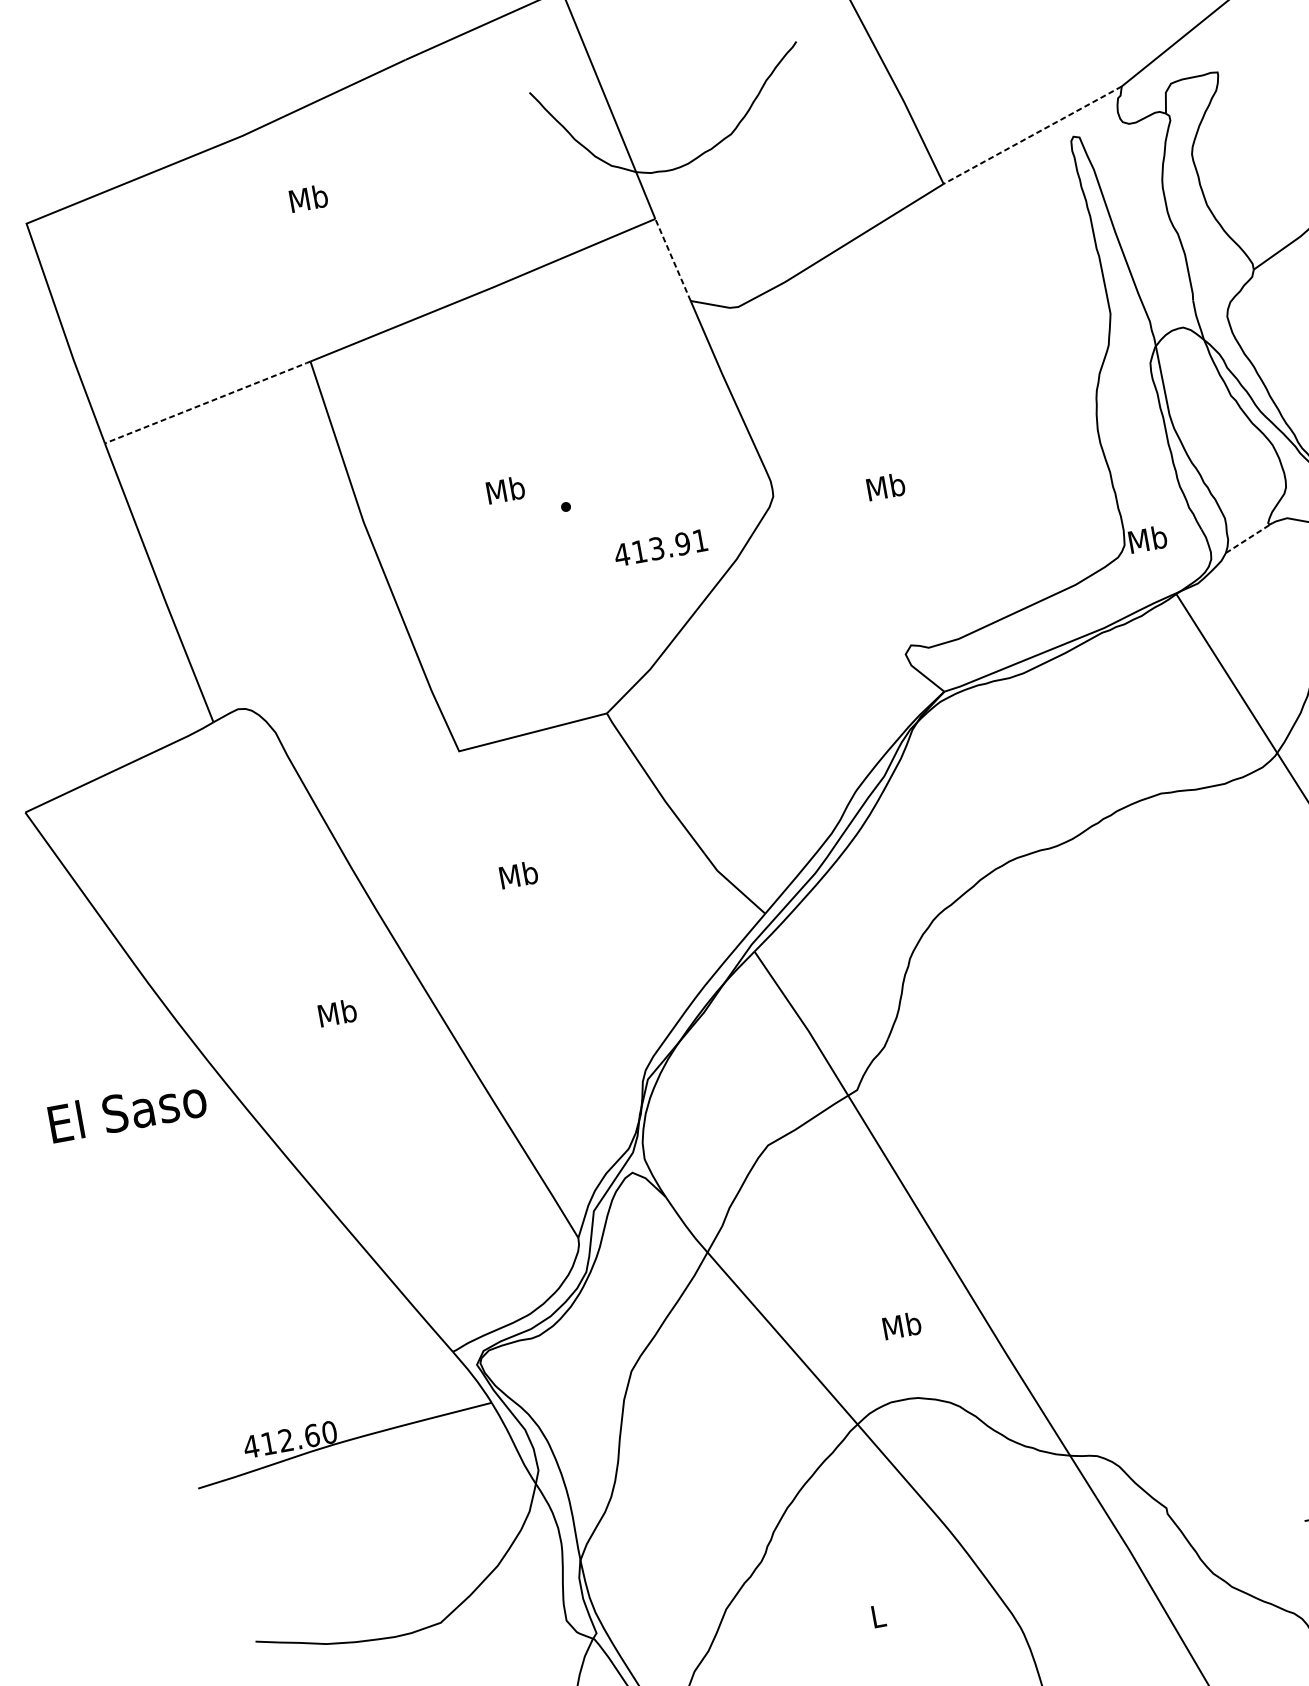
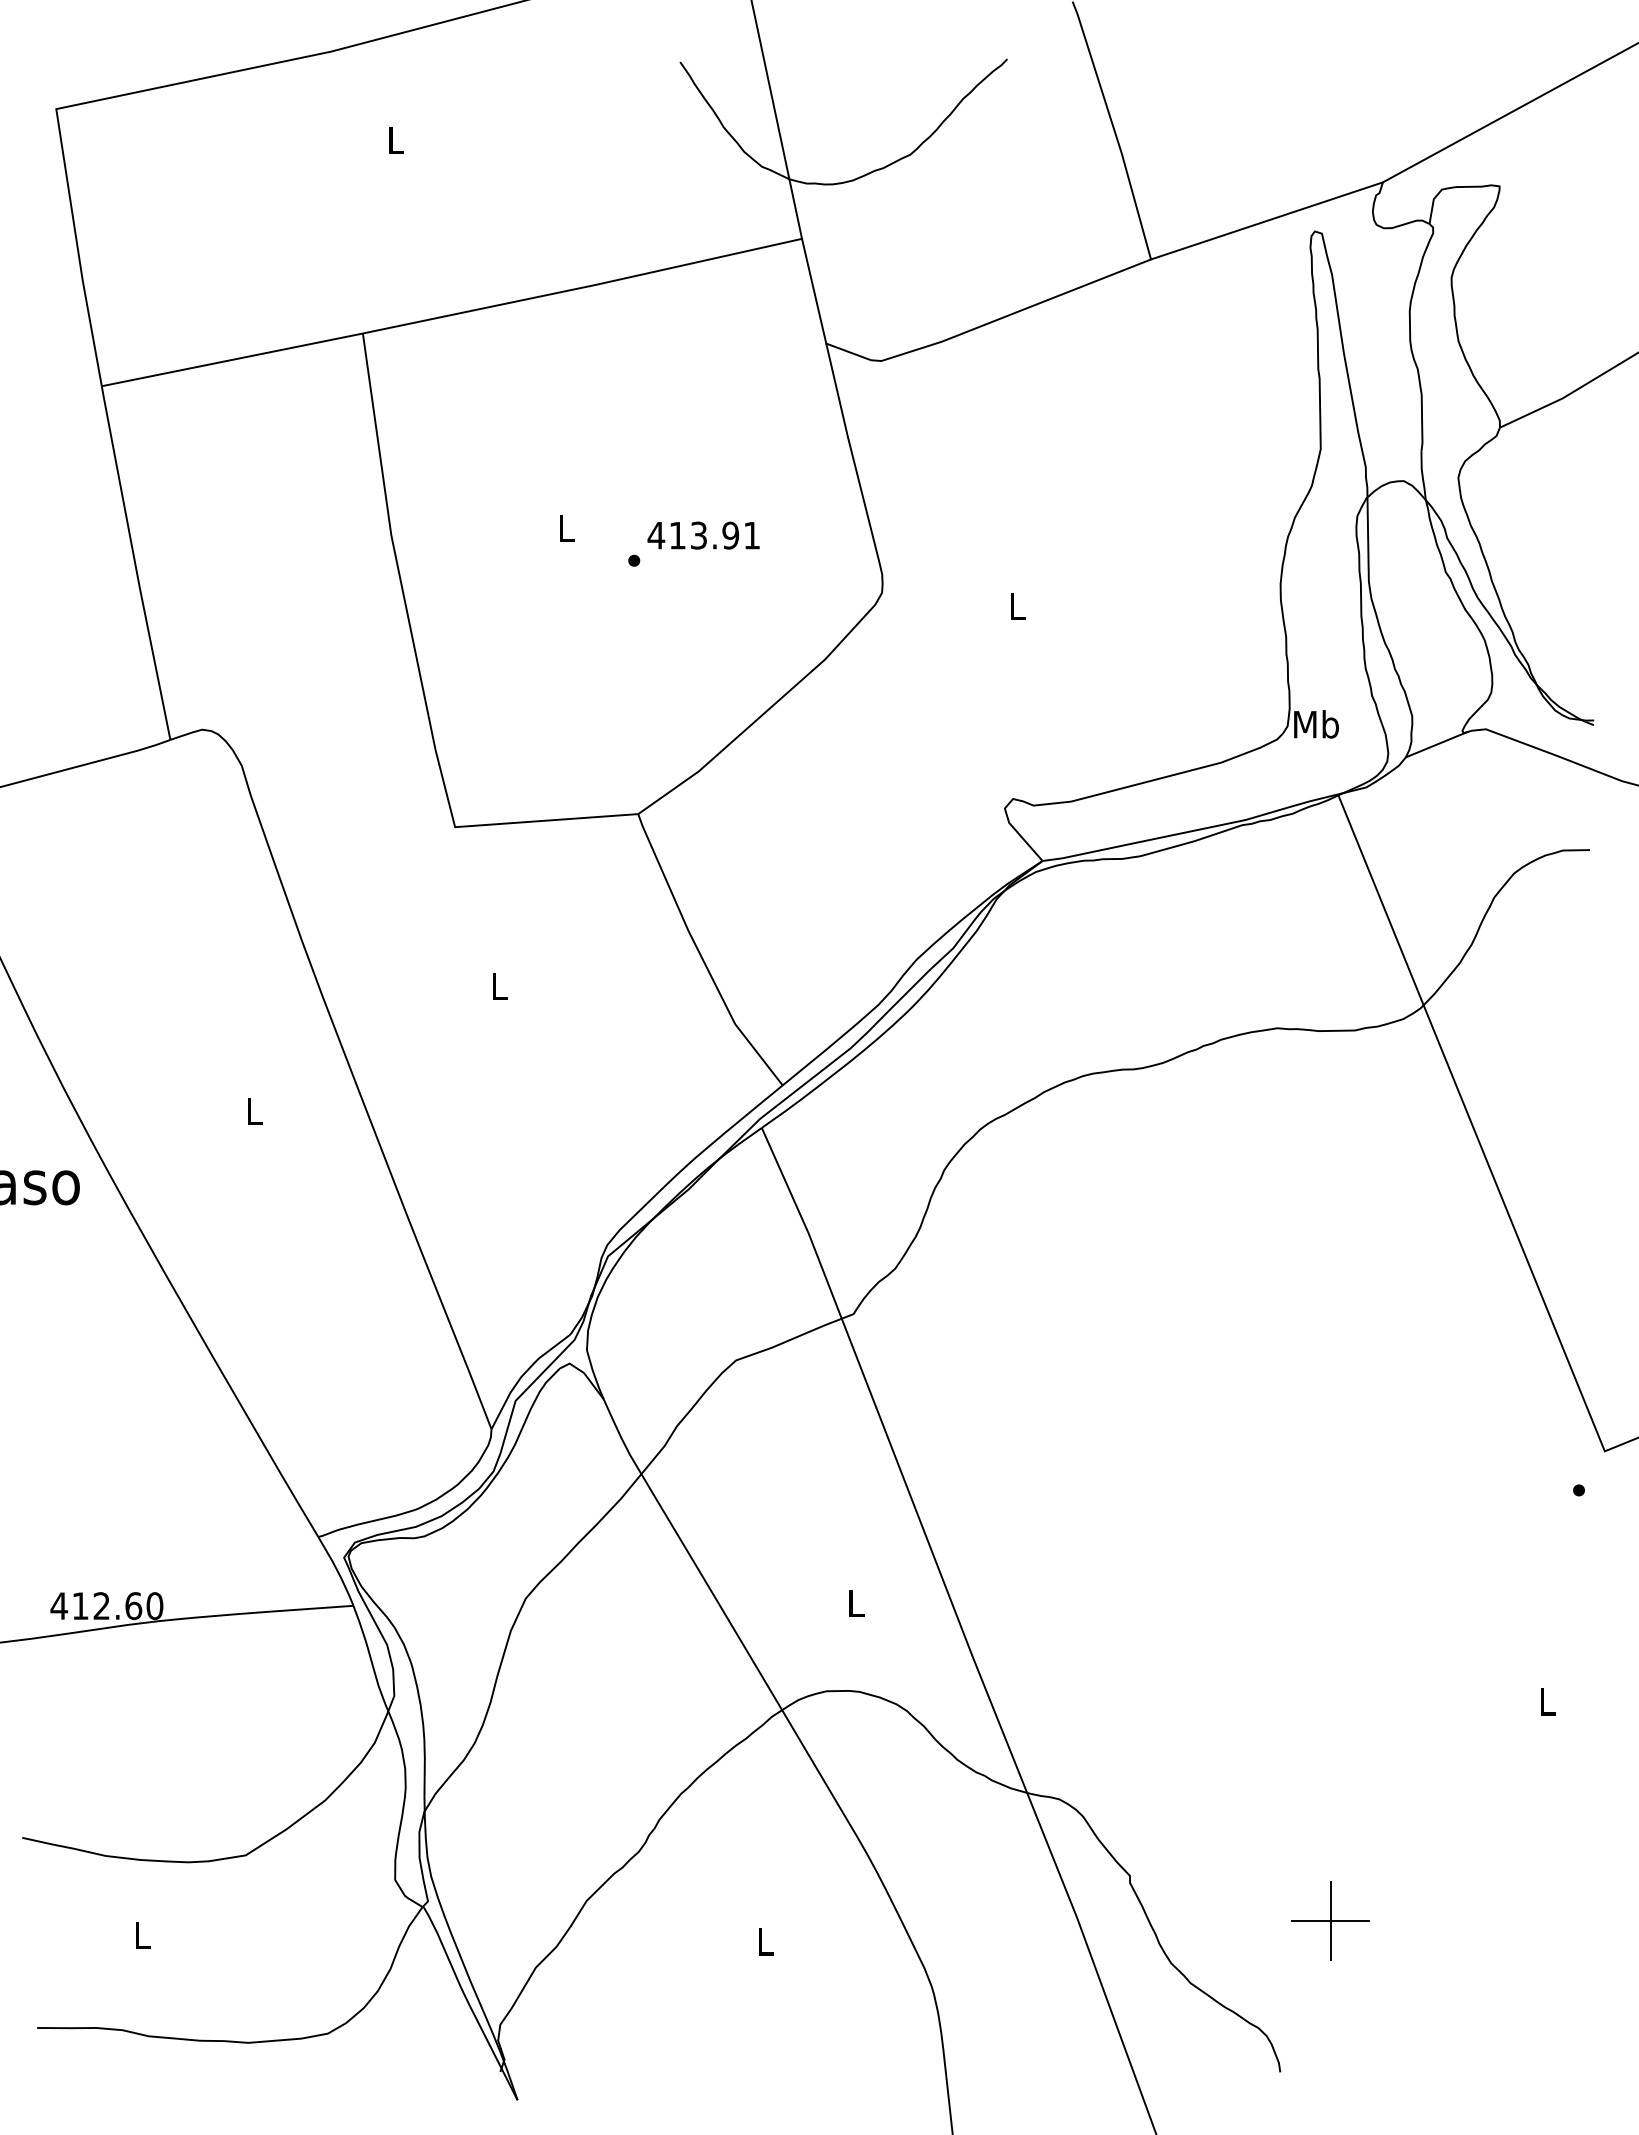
line: (1032, 135) -> (1266, 221), dashed -> solid
text: (308, 198) -> (395, 139), Mb -> L
line: (673, 260) -> (814, 291), dashed -> solid
line: (207, 402) -> (232, 359), dashed -> solid
text: (885, 486) -> (1017, 605), Mb -> L
text: (505, 489) -> (566, 527), Mb -> L
line: (1249, 537) -> (1437, 744), dashed -> solid
text: (660, 547) -> (703, 535), moved
text: (518, 875) -> (498, 986), Mb -> L
text: (337, 1012) -> (254, 1110), Mb -> L
text: (901, 1325) -> (855, 1602), Mb -> L

